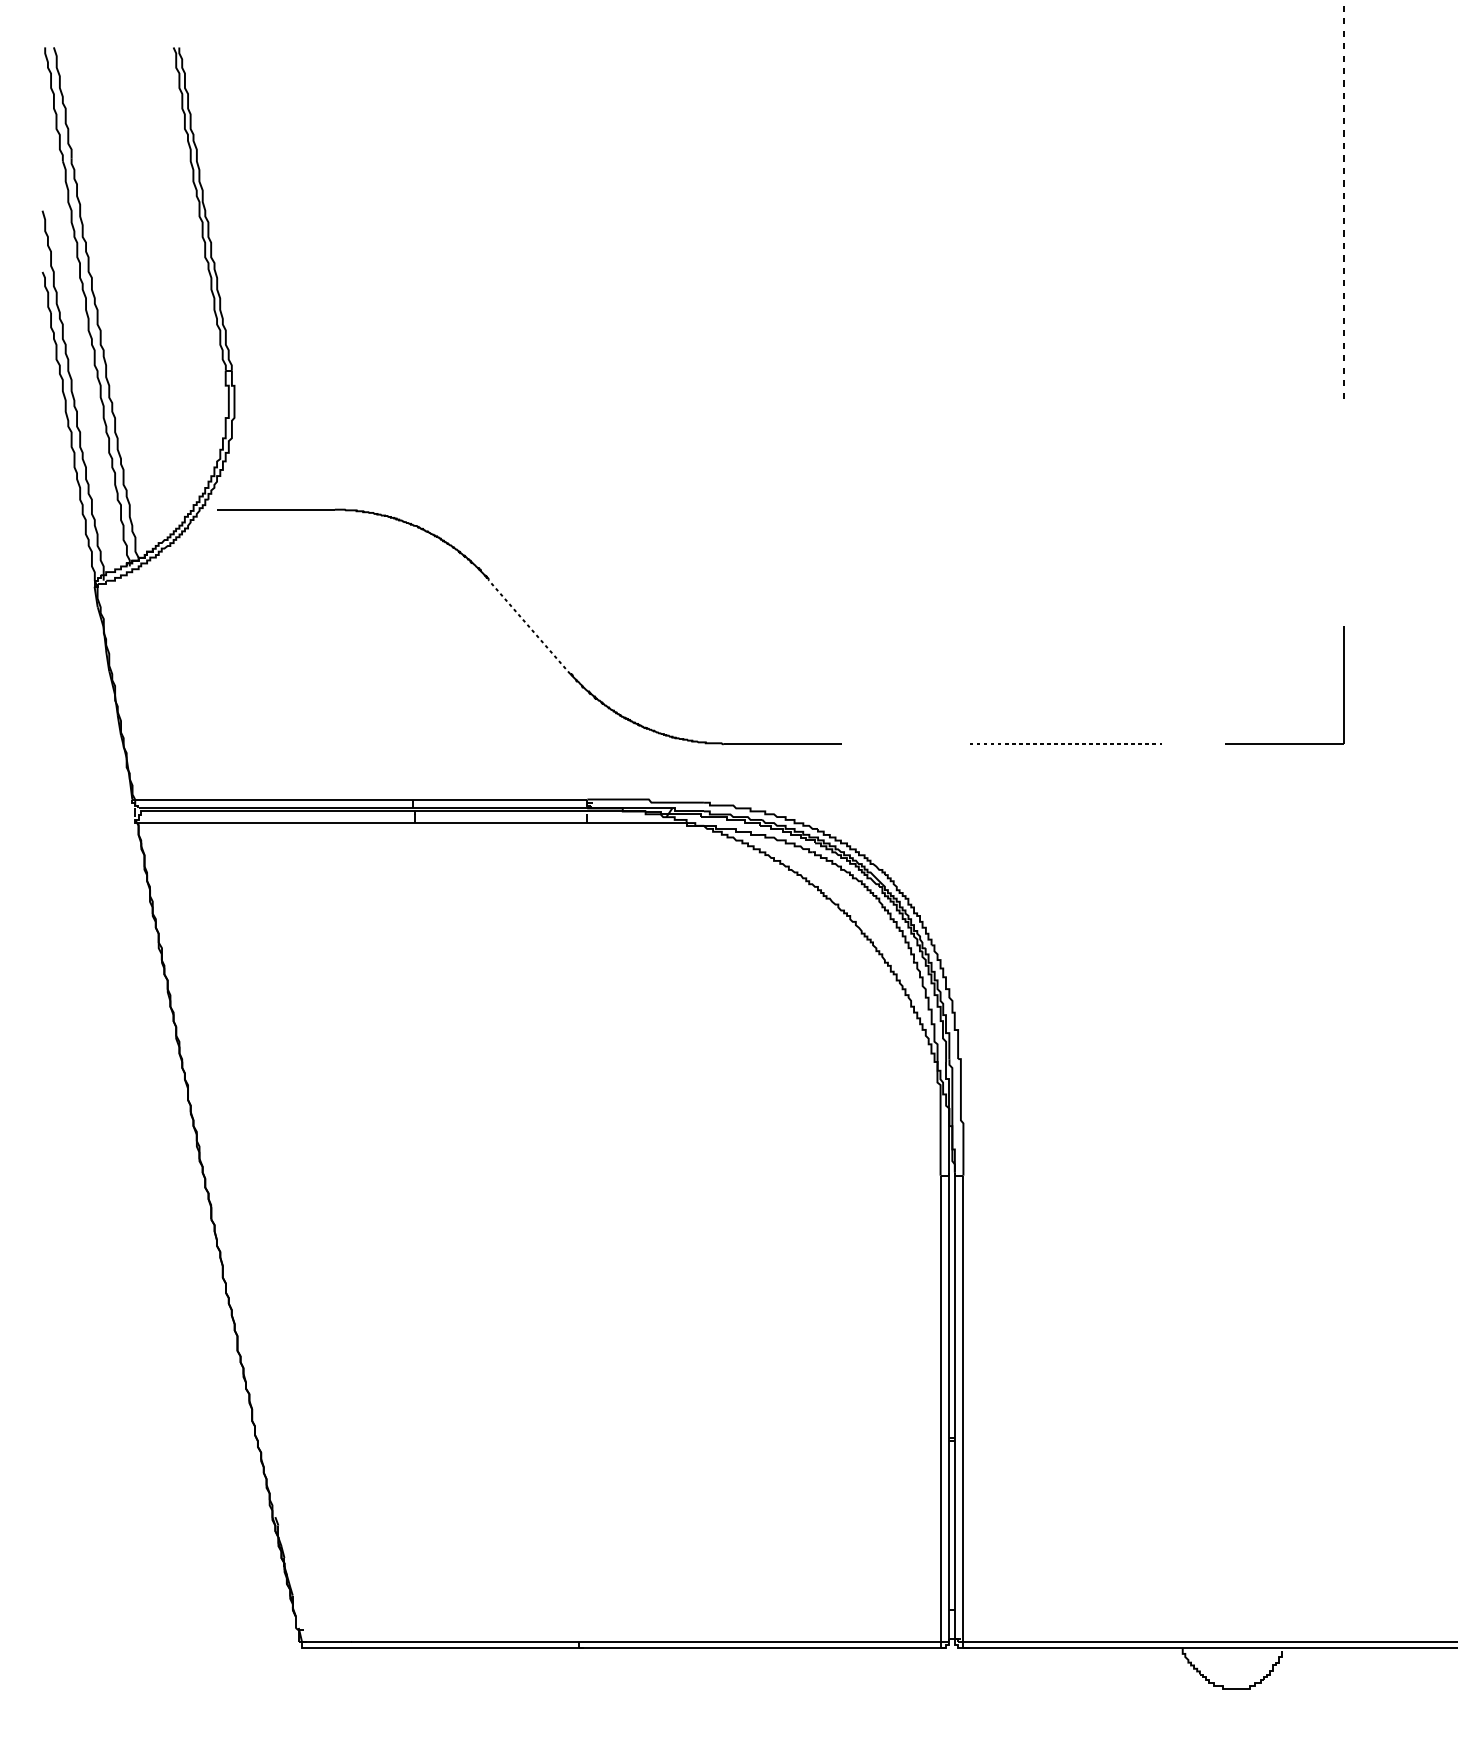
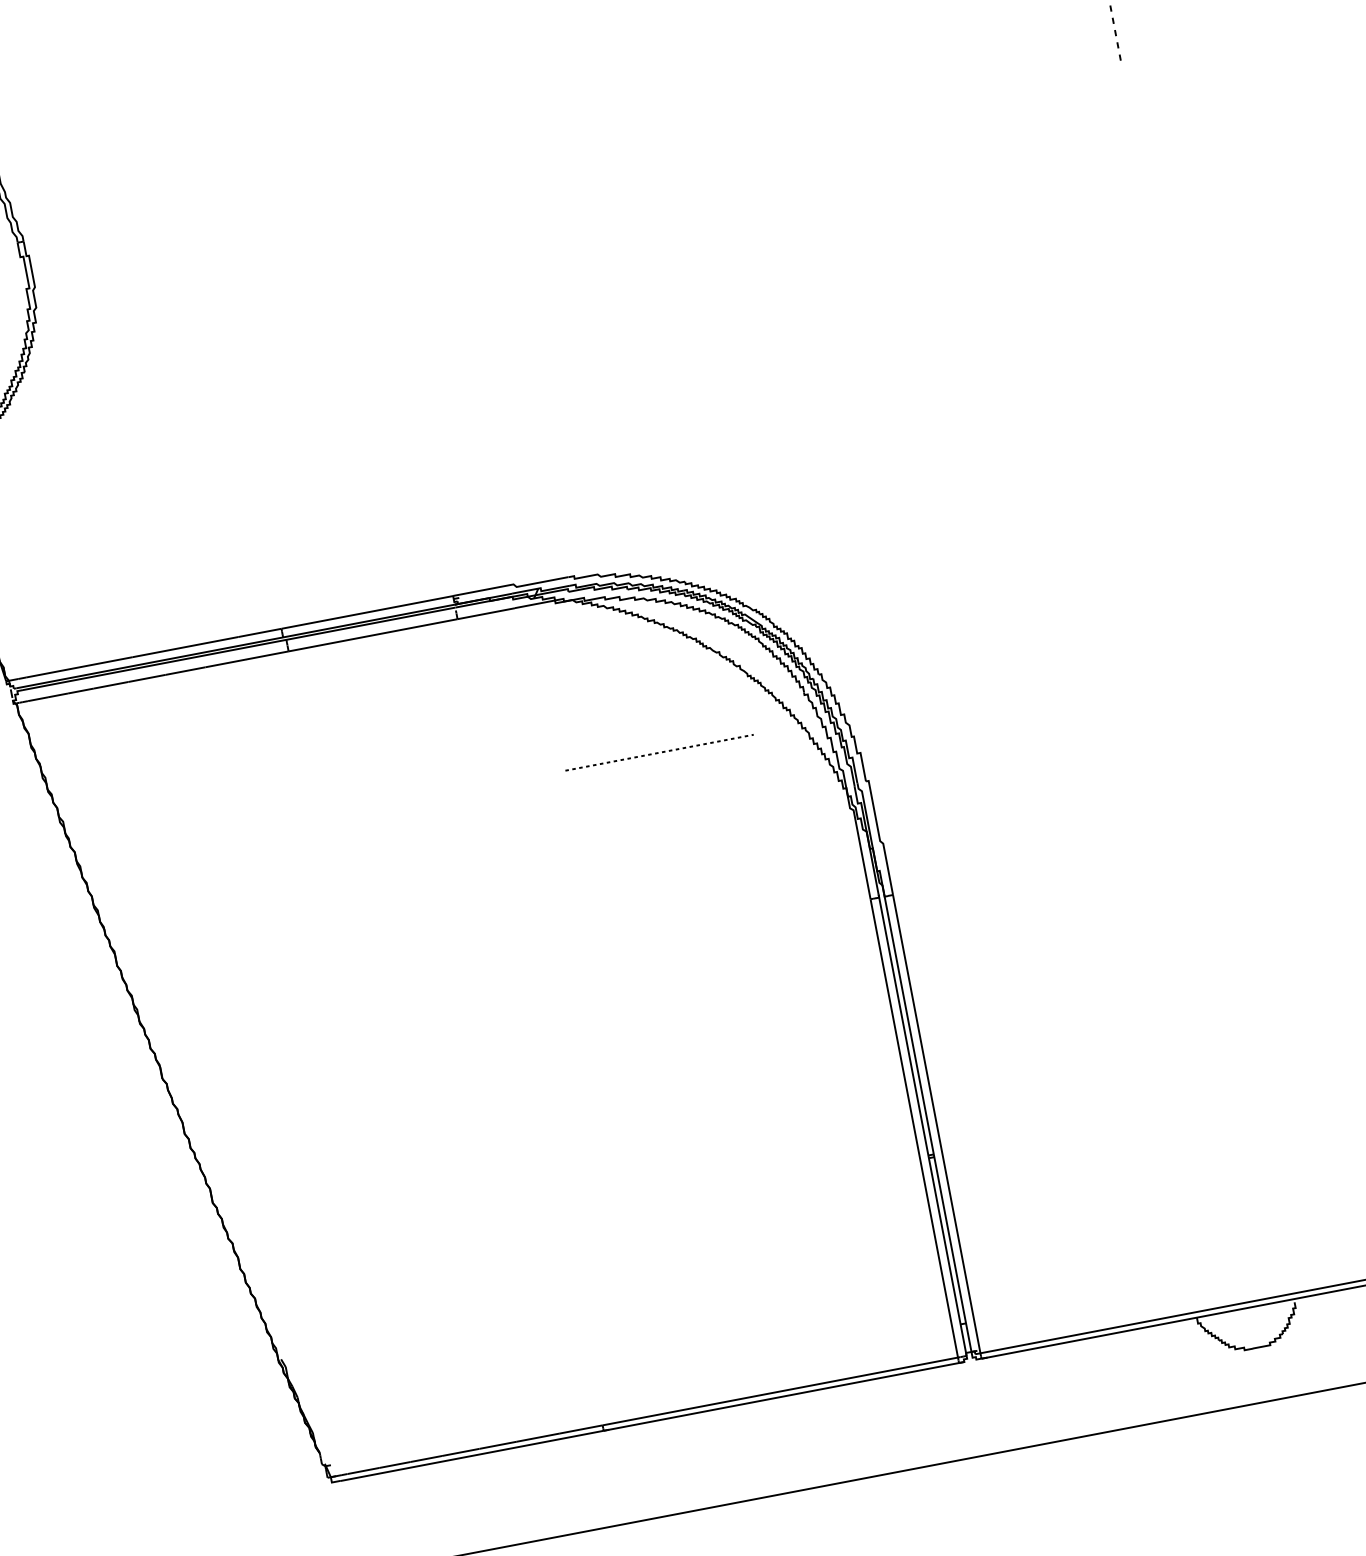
part: (529, 626) -> (363, 436), removed
line: (1064, 743) -> (658, 752), moved
part: (1284, 743) -> (1127, 410), removed

